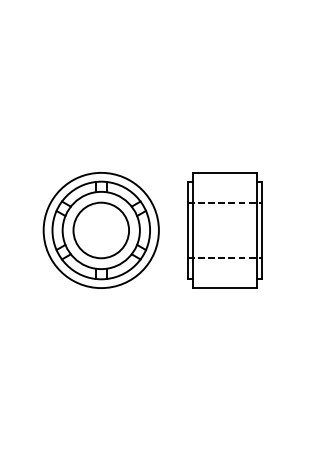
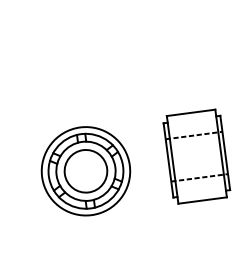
part: (224, 230) -> (196, 156), moved

